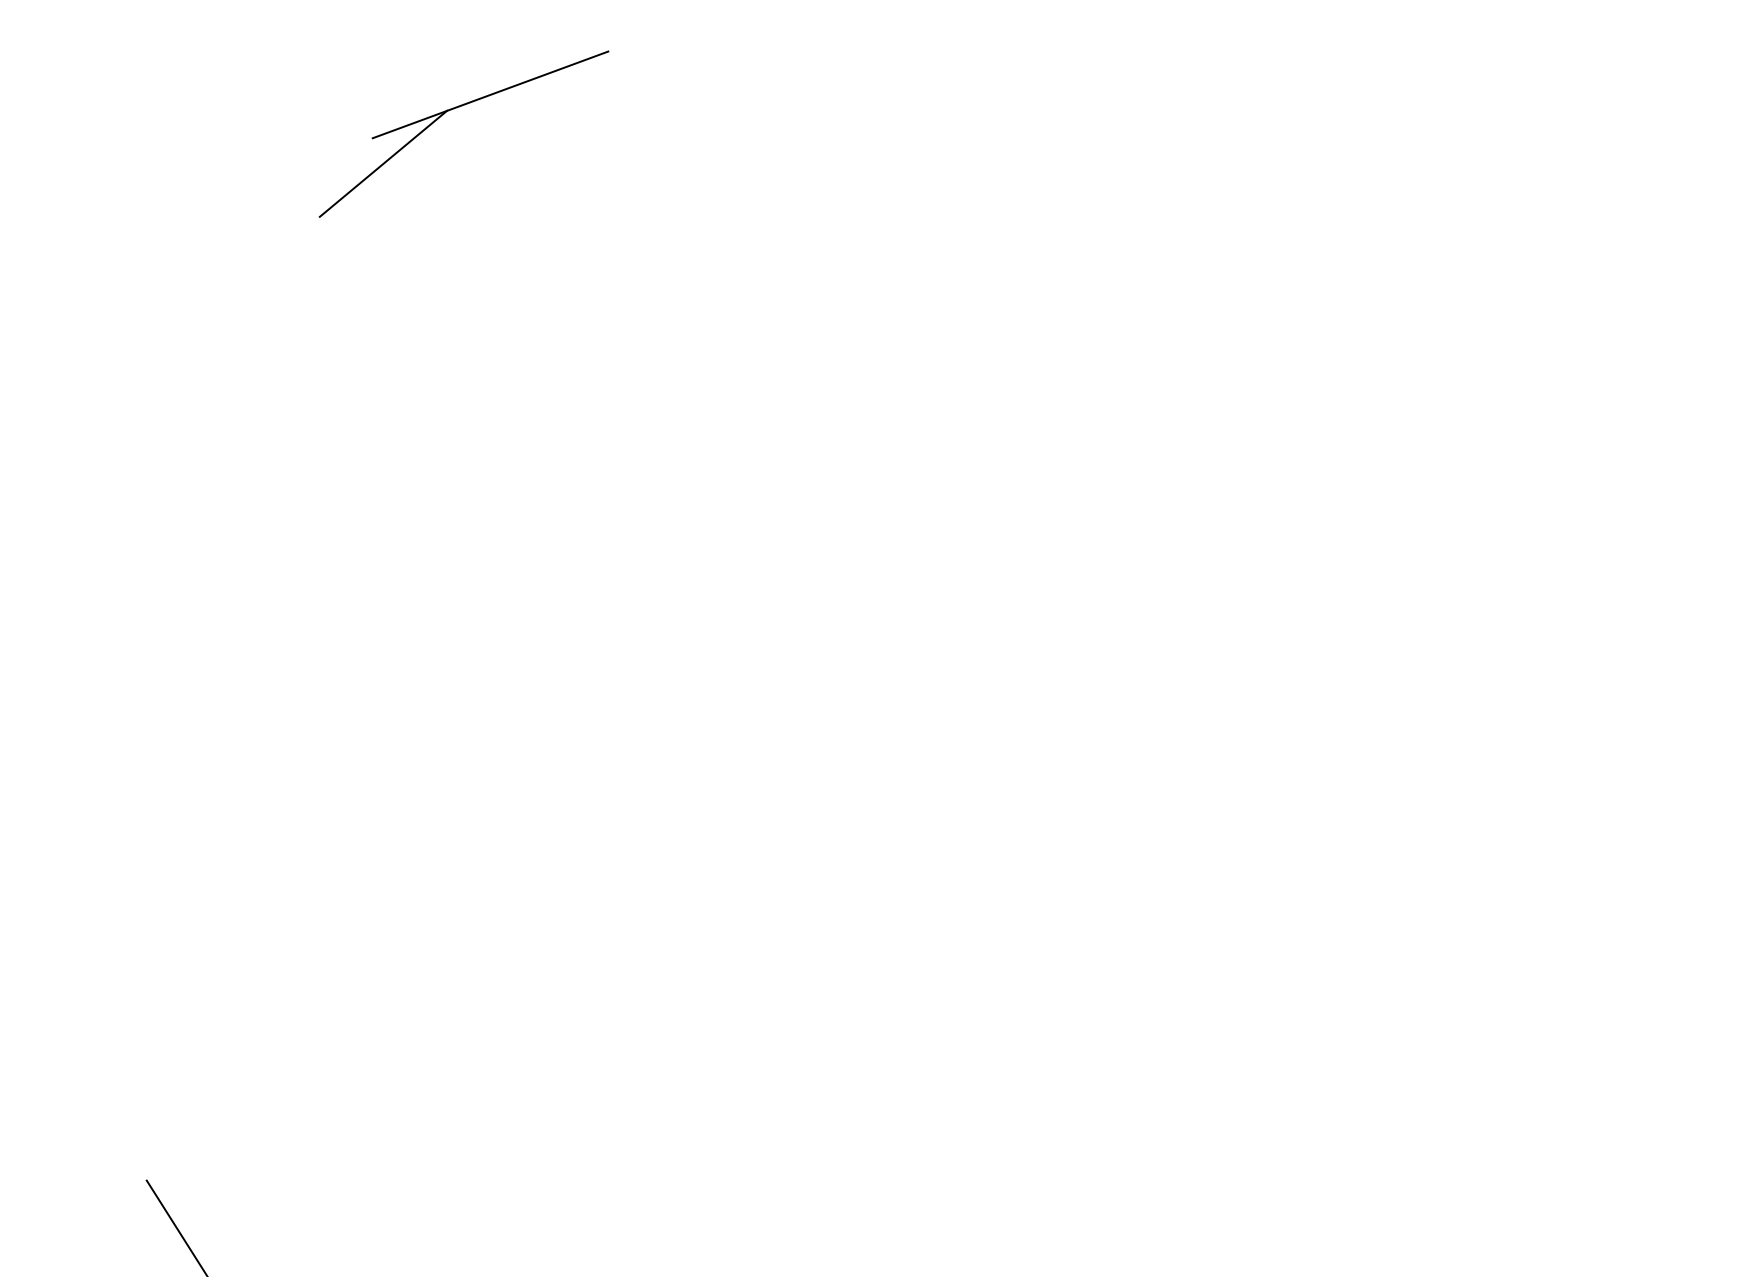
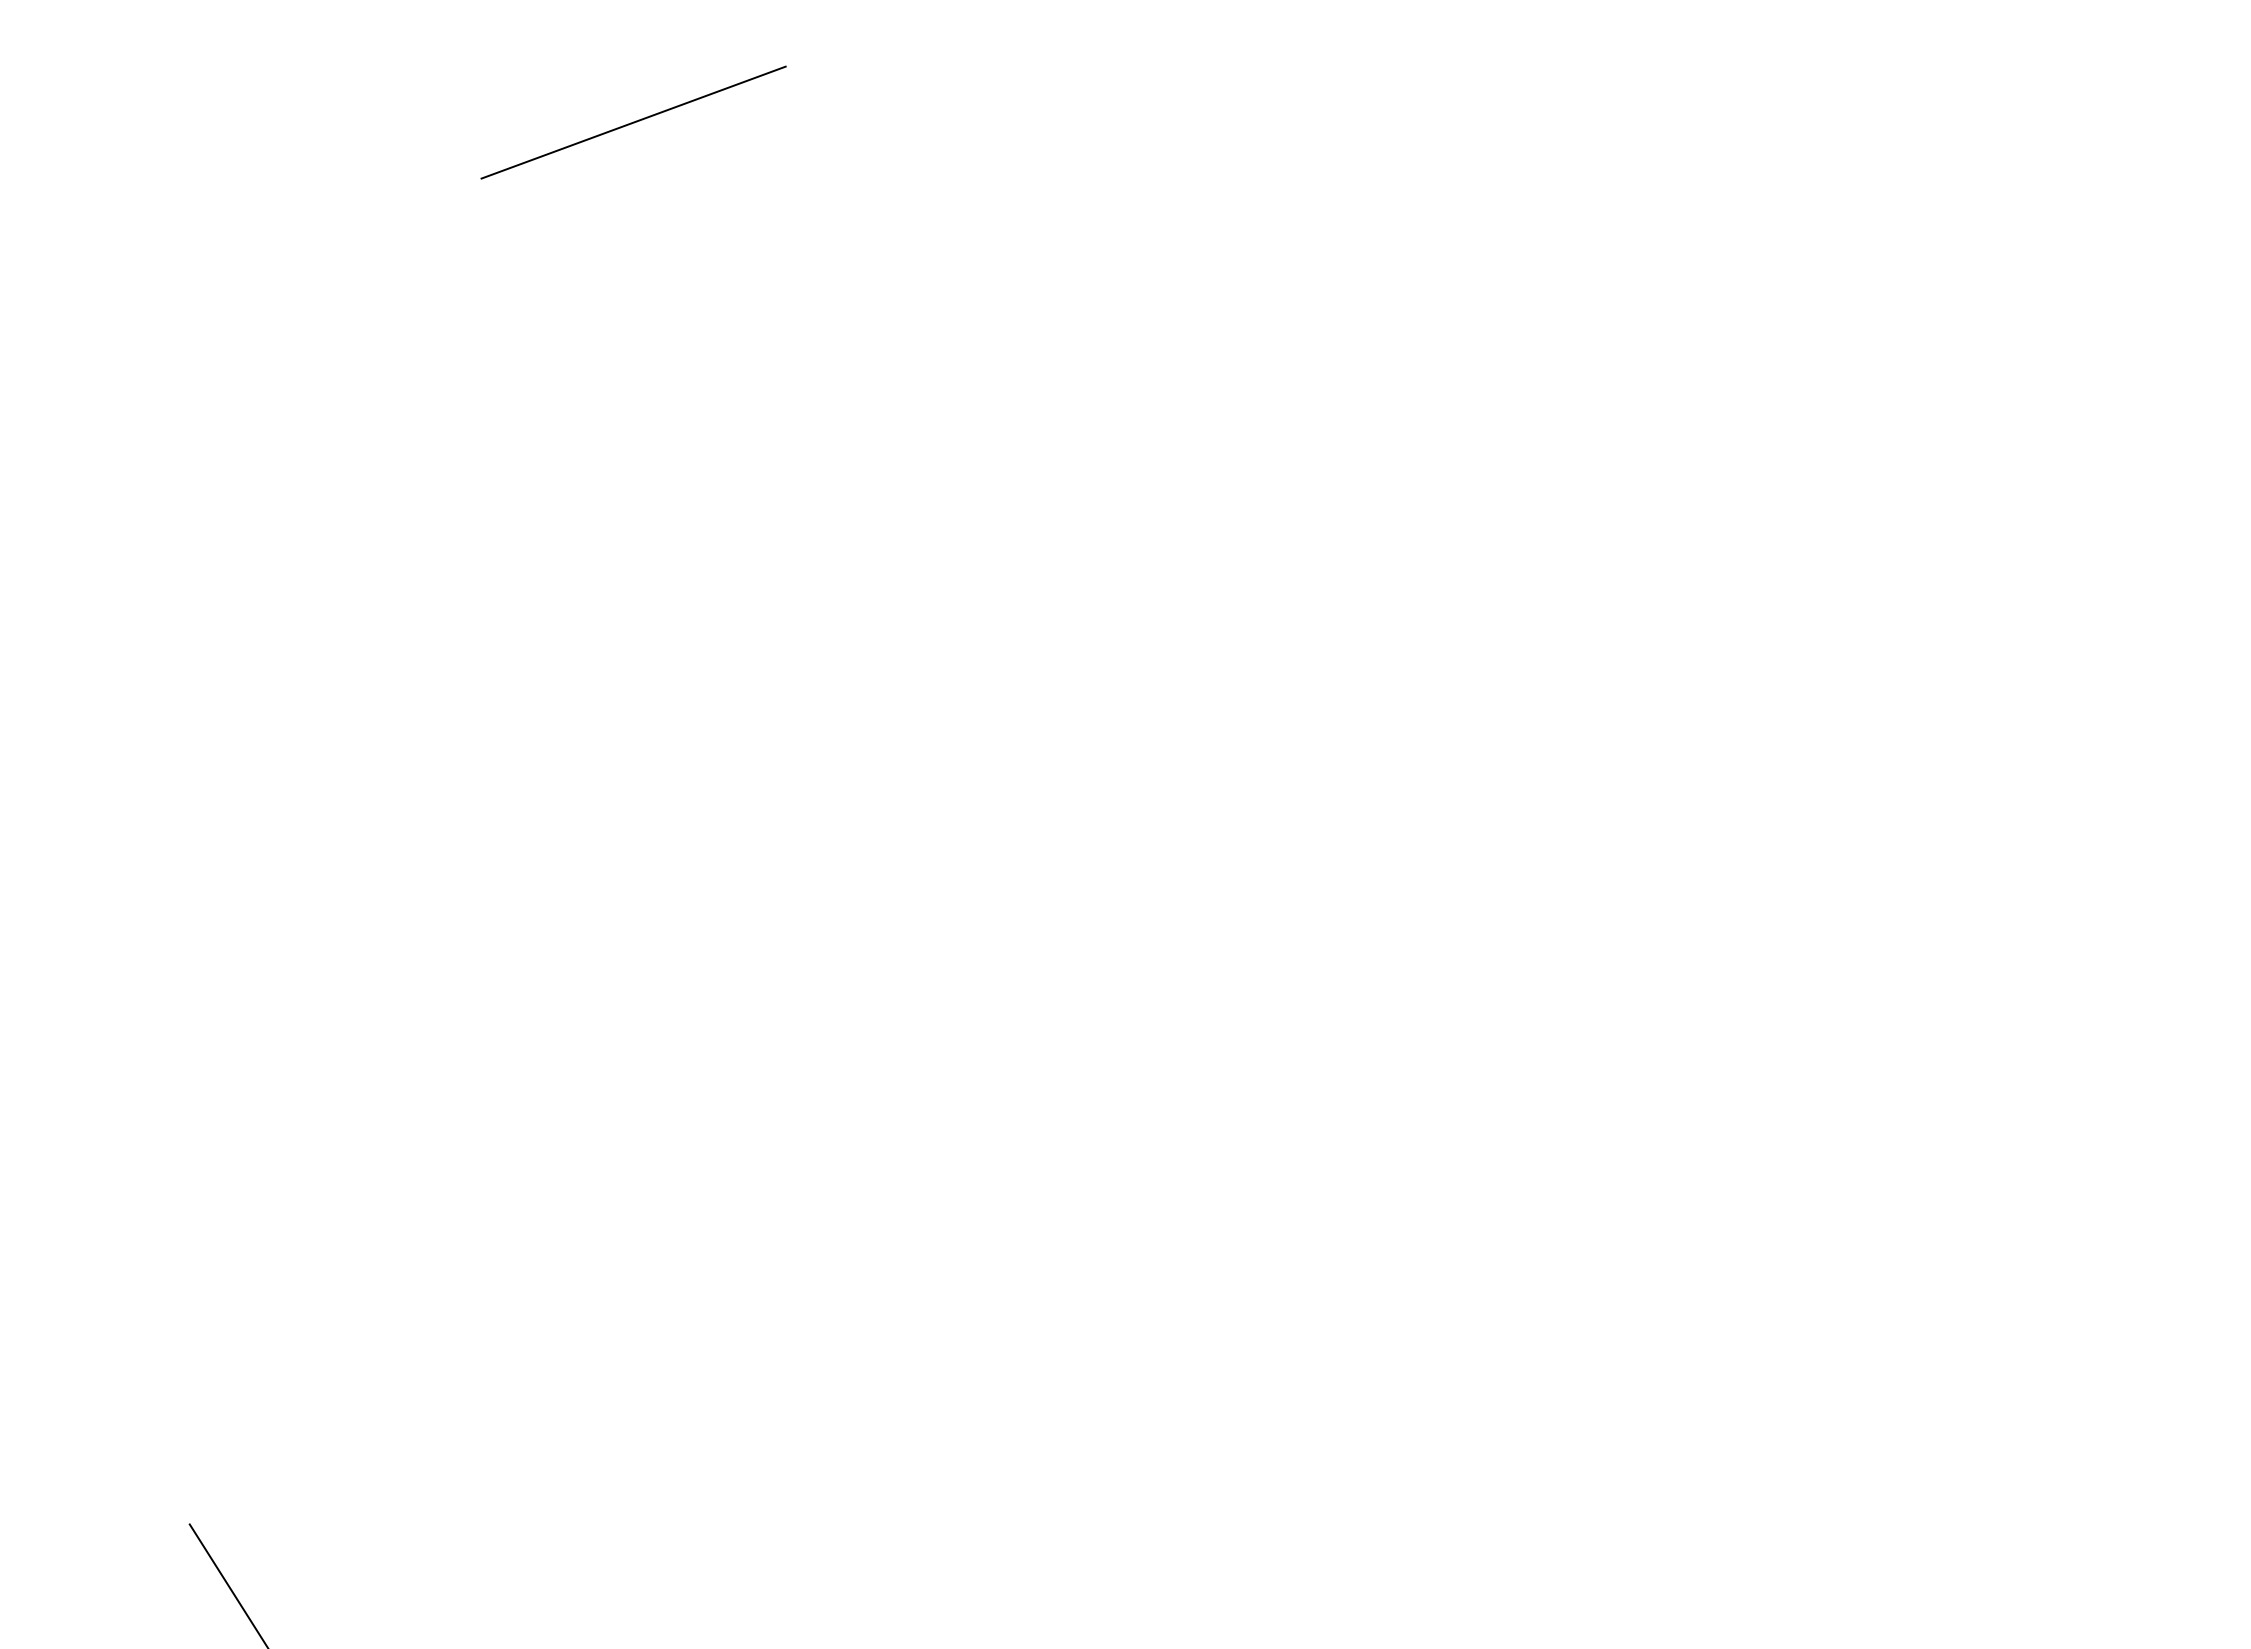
line: (383, 163) -> (495, 211), removed

